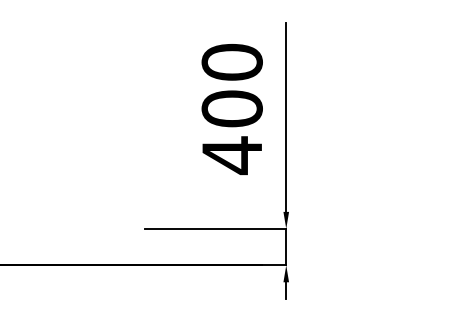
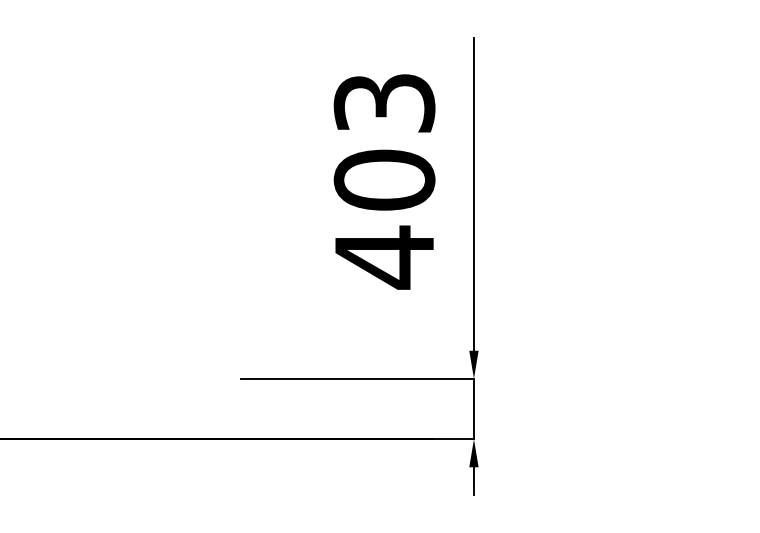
text: (231, 62) -> (383, 103), 400 -> 403

